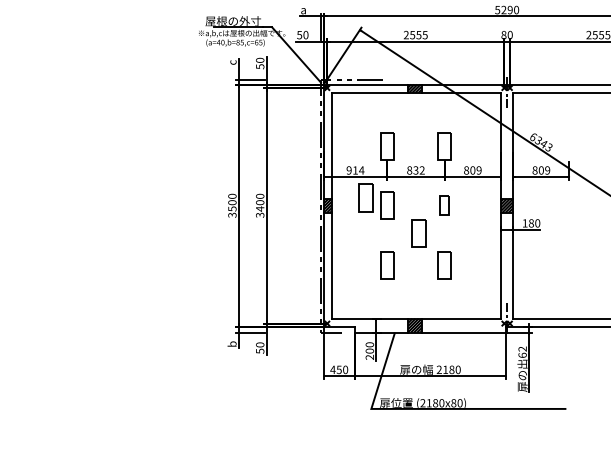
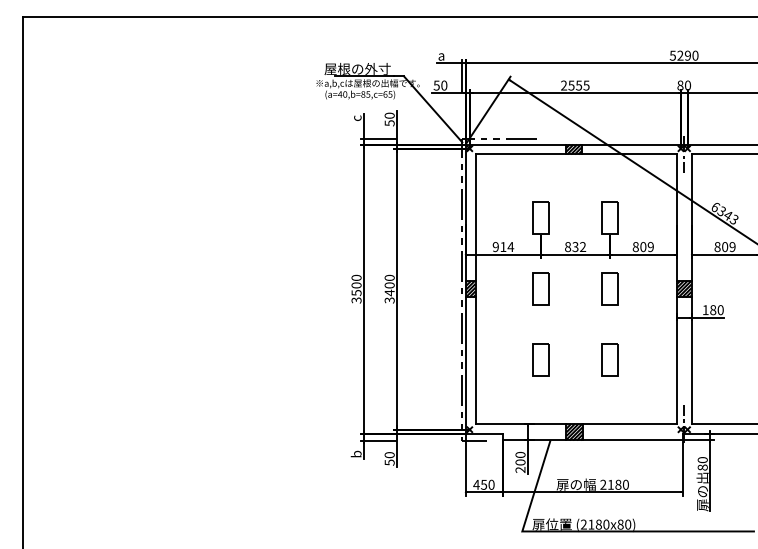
part: (365, 197) -> (515, 279), removed
part: (444, 205) -> (609, 288), size x1.43
part: (418, 232) -> (578, 321), removed
text: (522, 351) -> (702, 463), 62 -> 80

